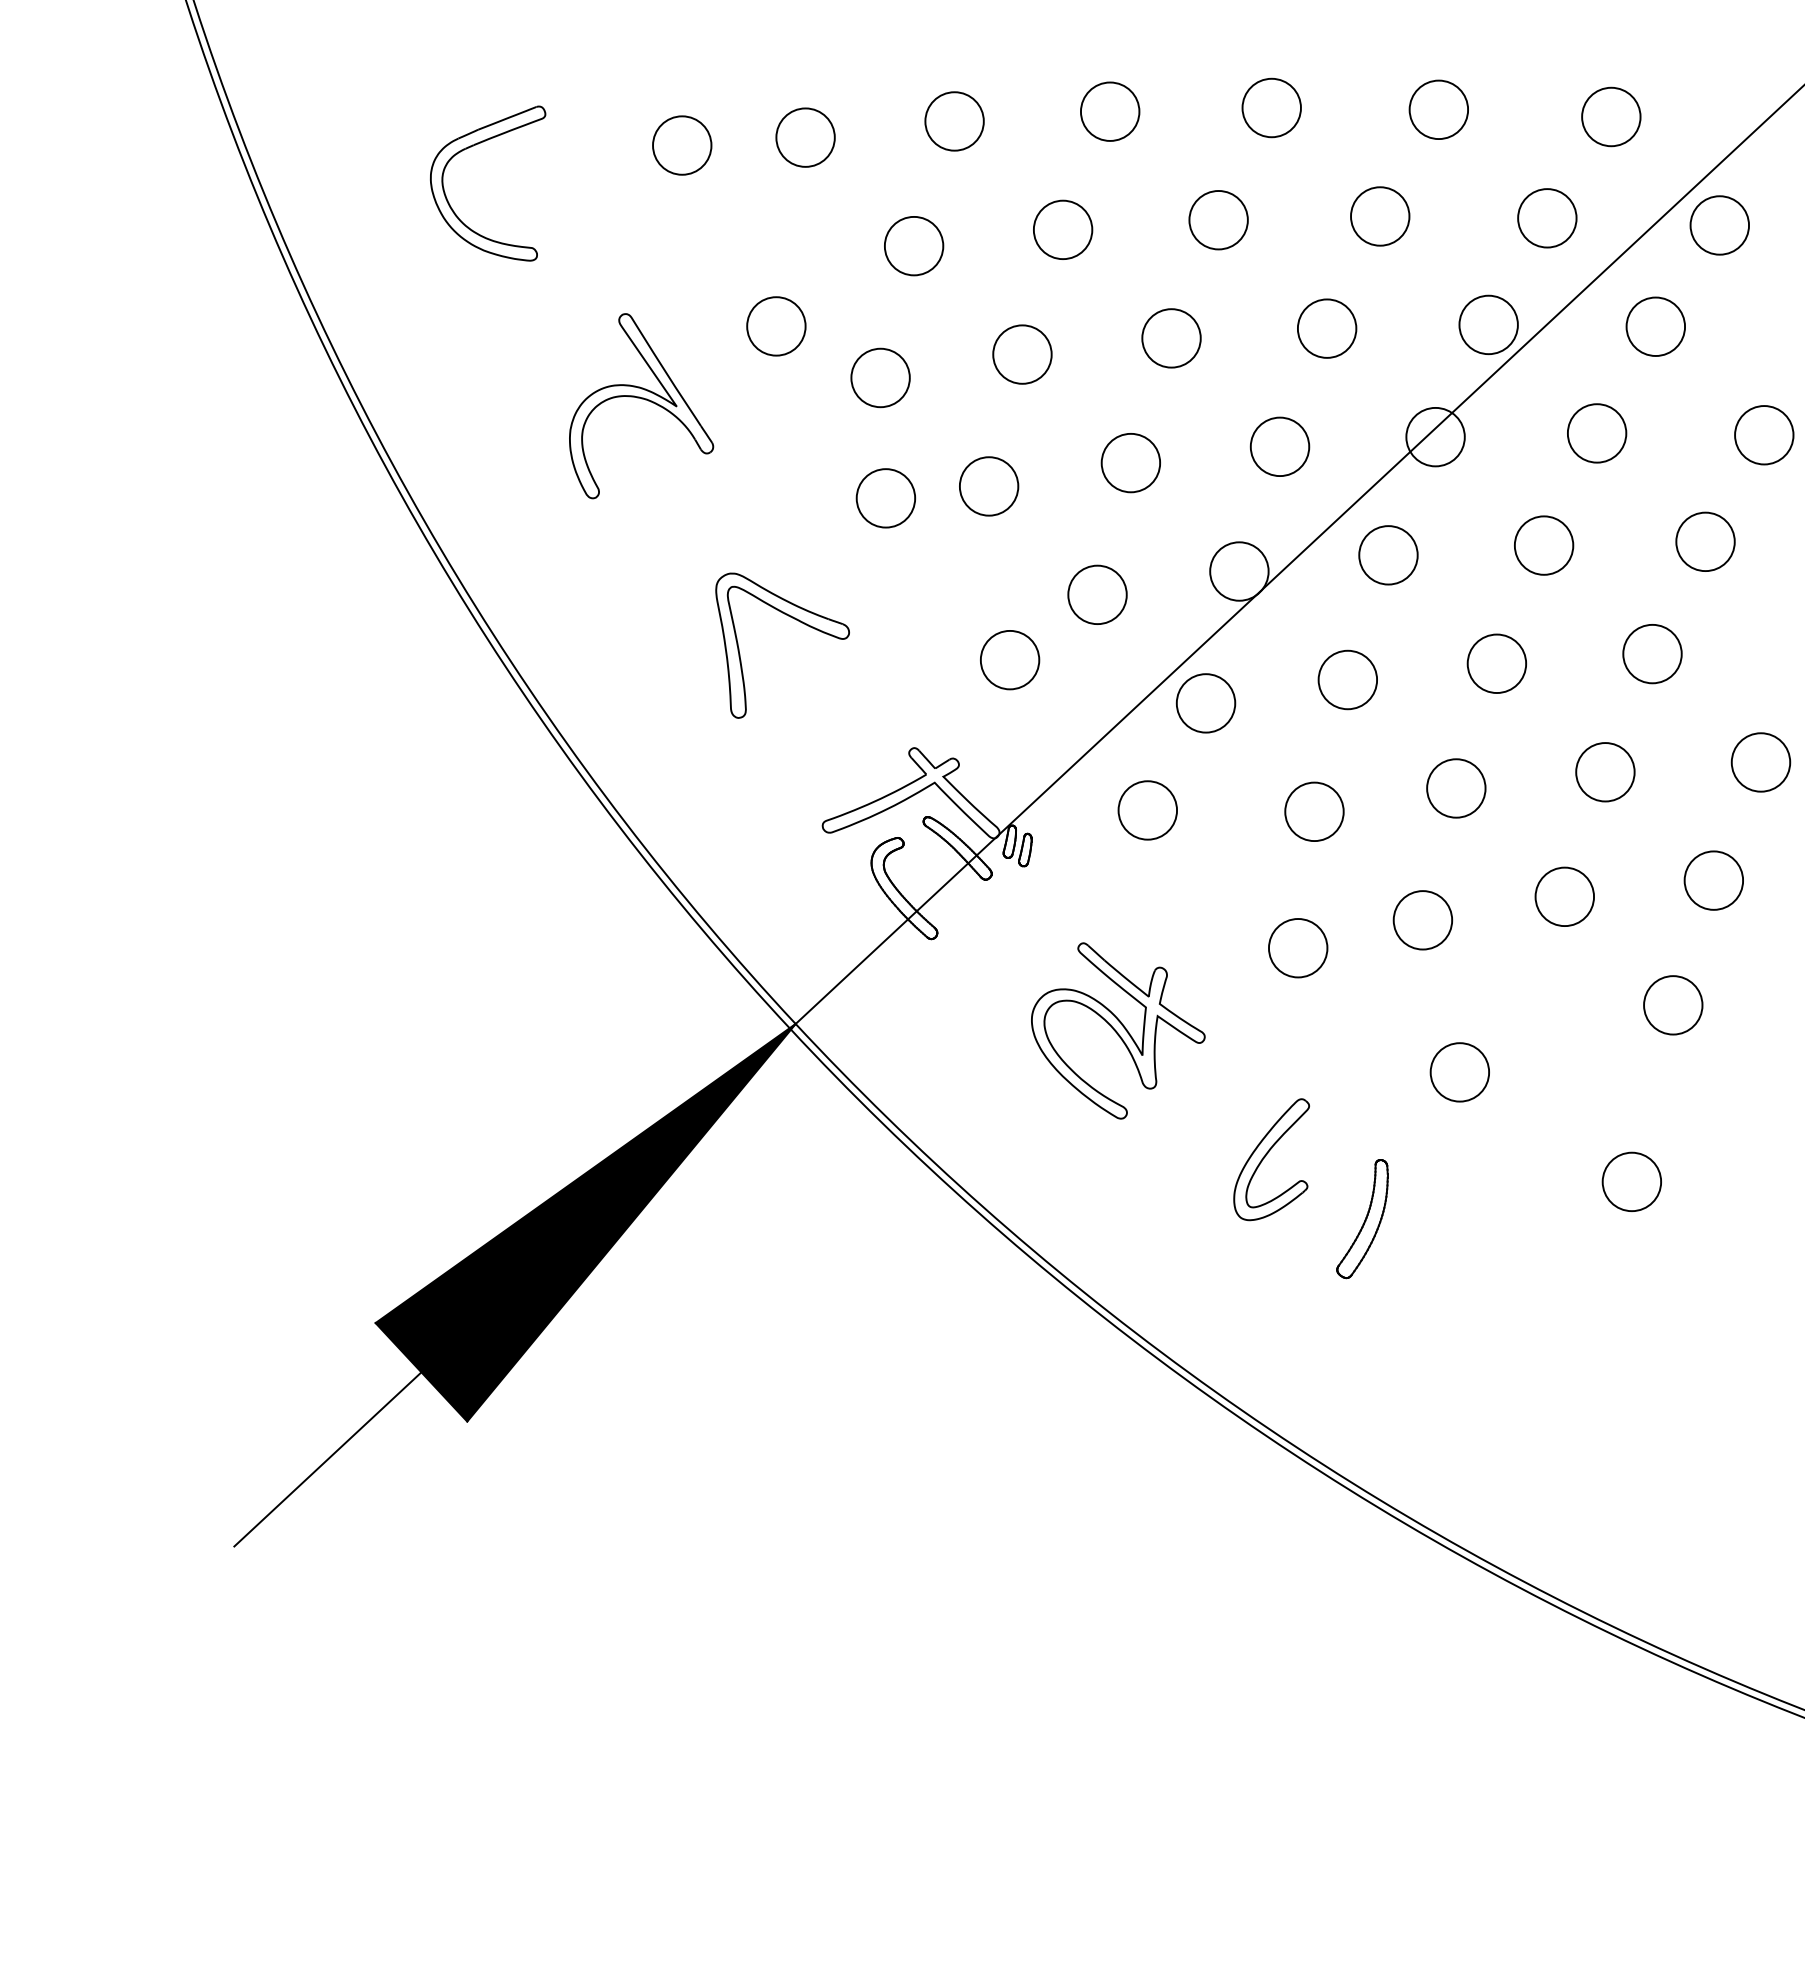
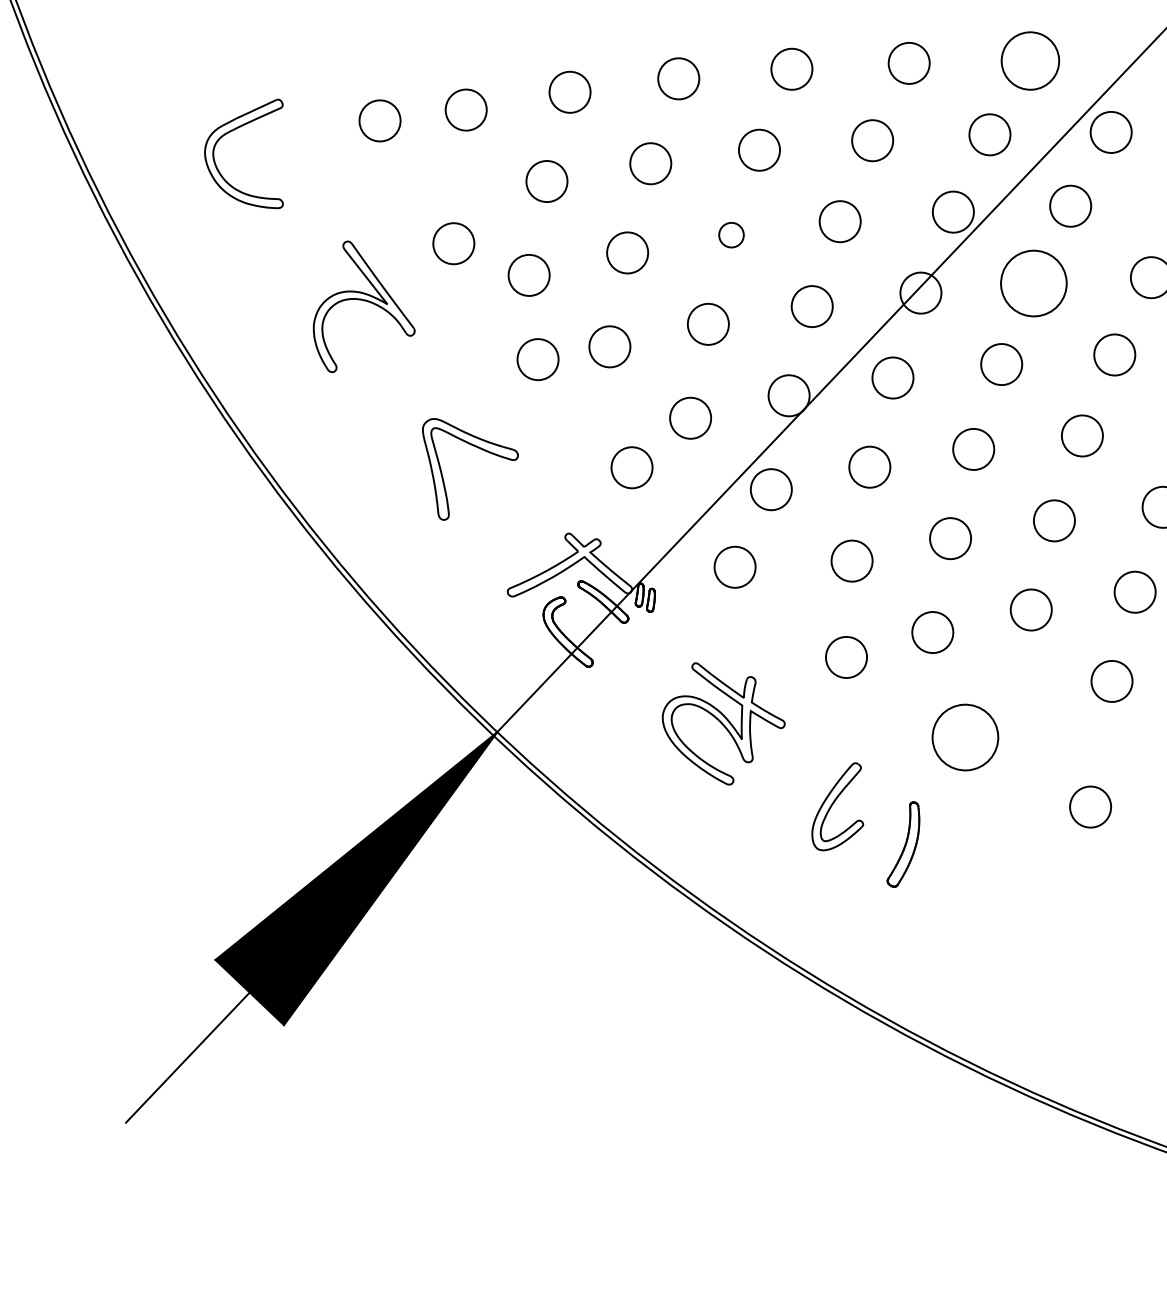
circle: (1611, 116) -> (1030, 60), size x1.4
circle: (1171, 338) -> (731, 235), size x0.6
circle: (1597, 433) -> (1034, 283), size x1.6
circle: (1459, 1072) -> (964, 737), size x1.6

